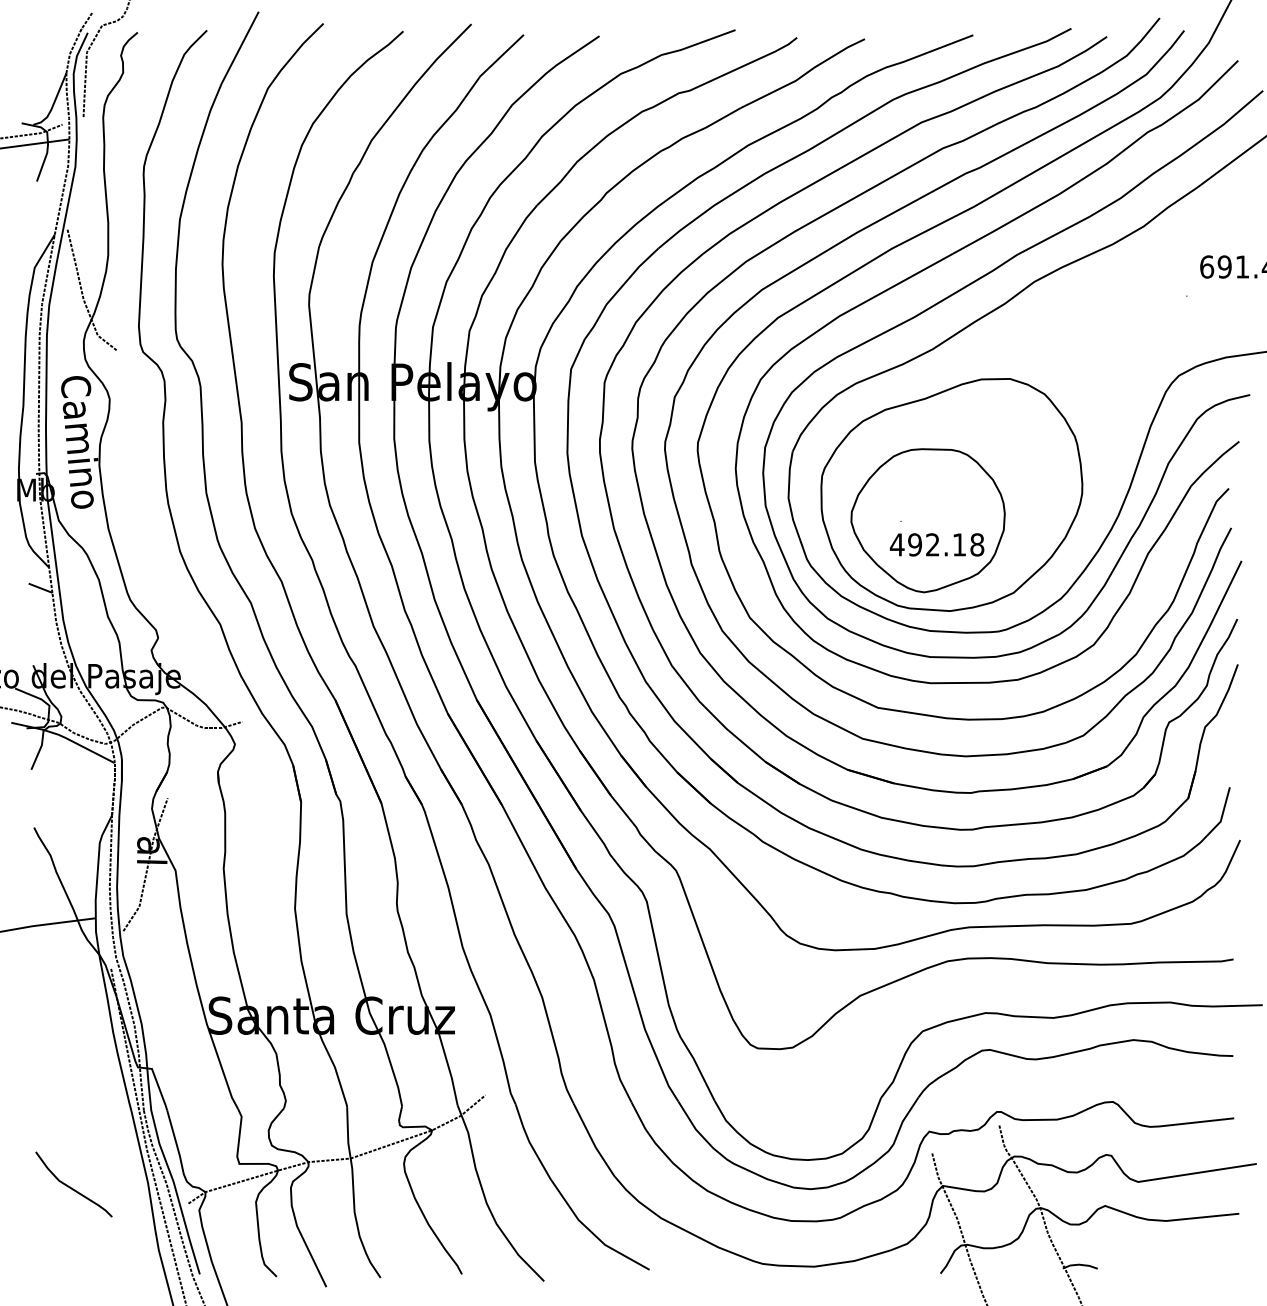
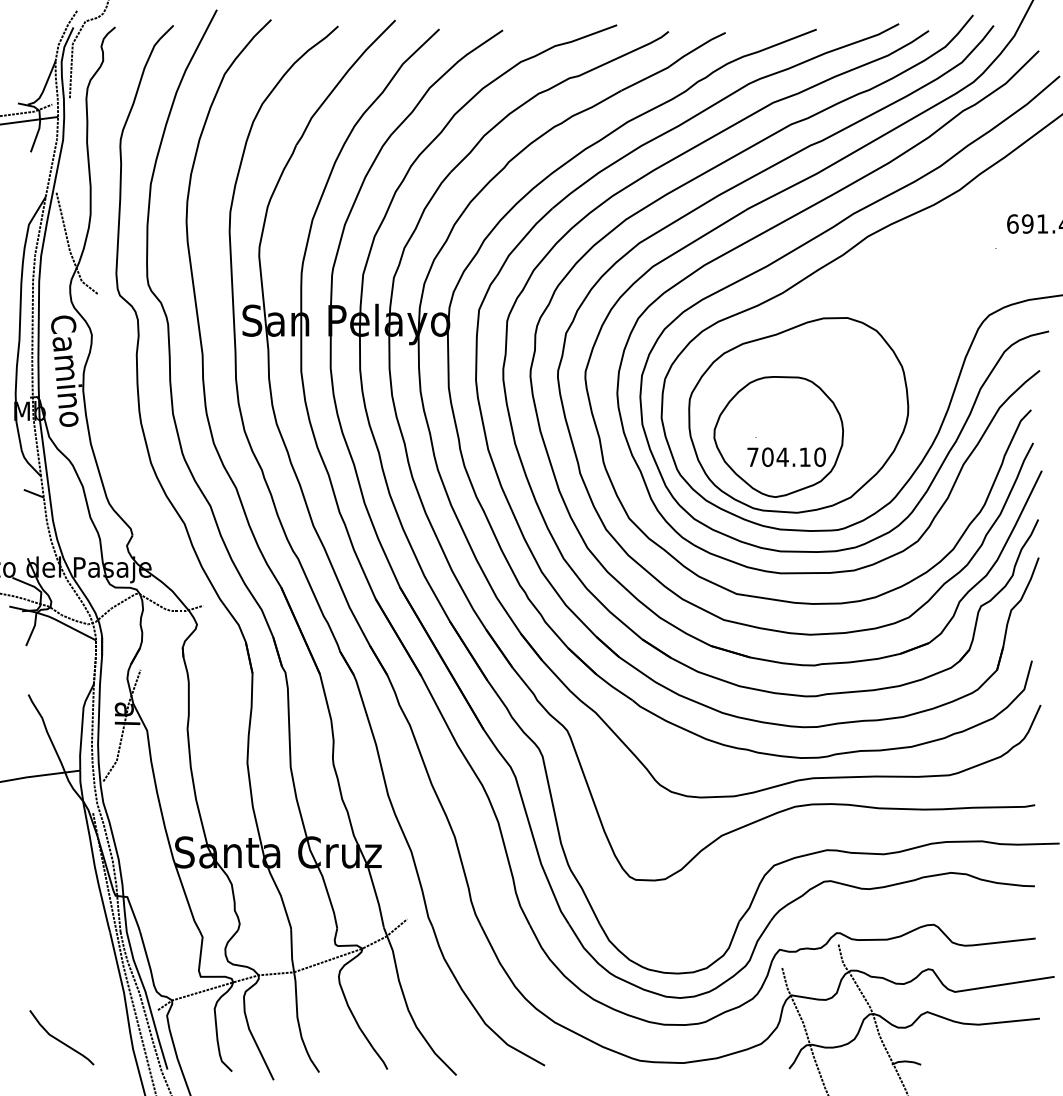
text: (936, 544) -> (785, 456), 492.18 -> 704.10
curve: (70, 1186) -> (58, 1039), moved

